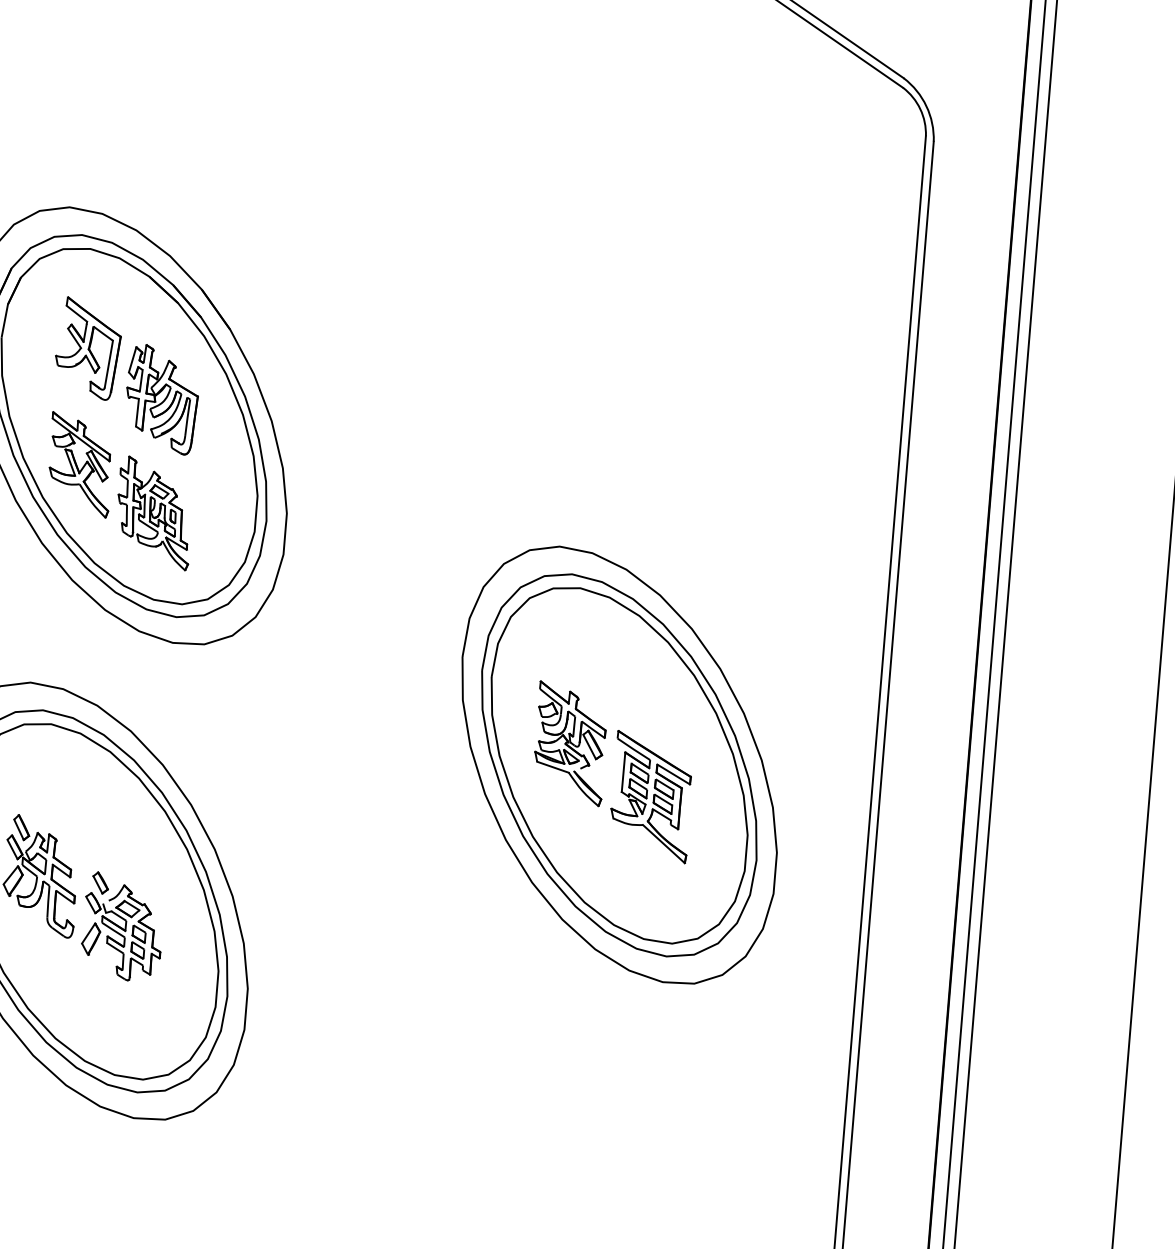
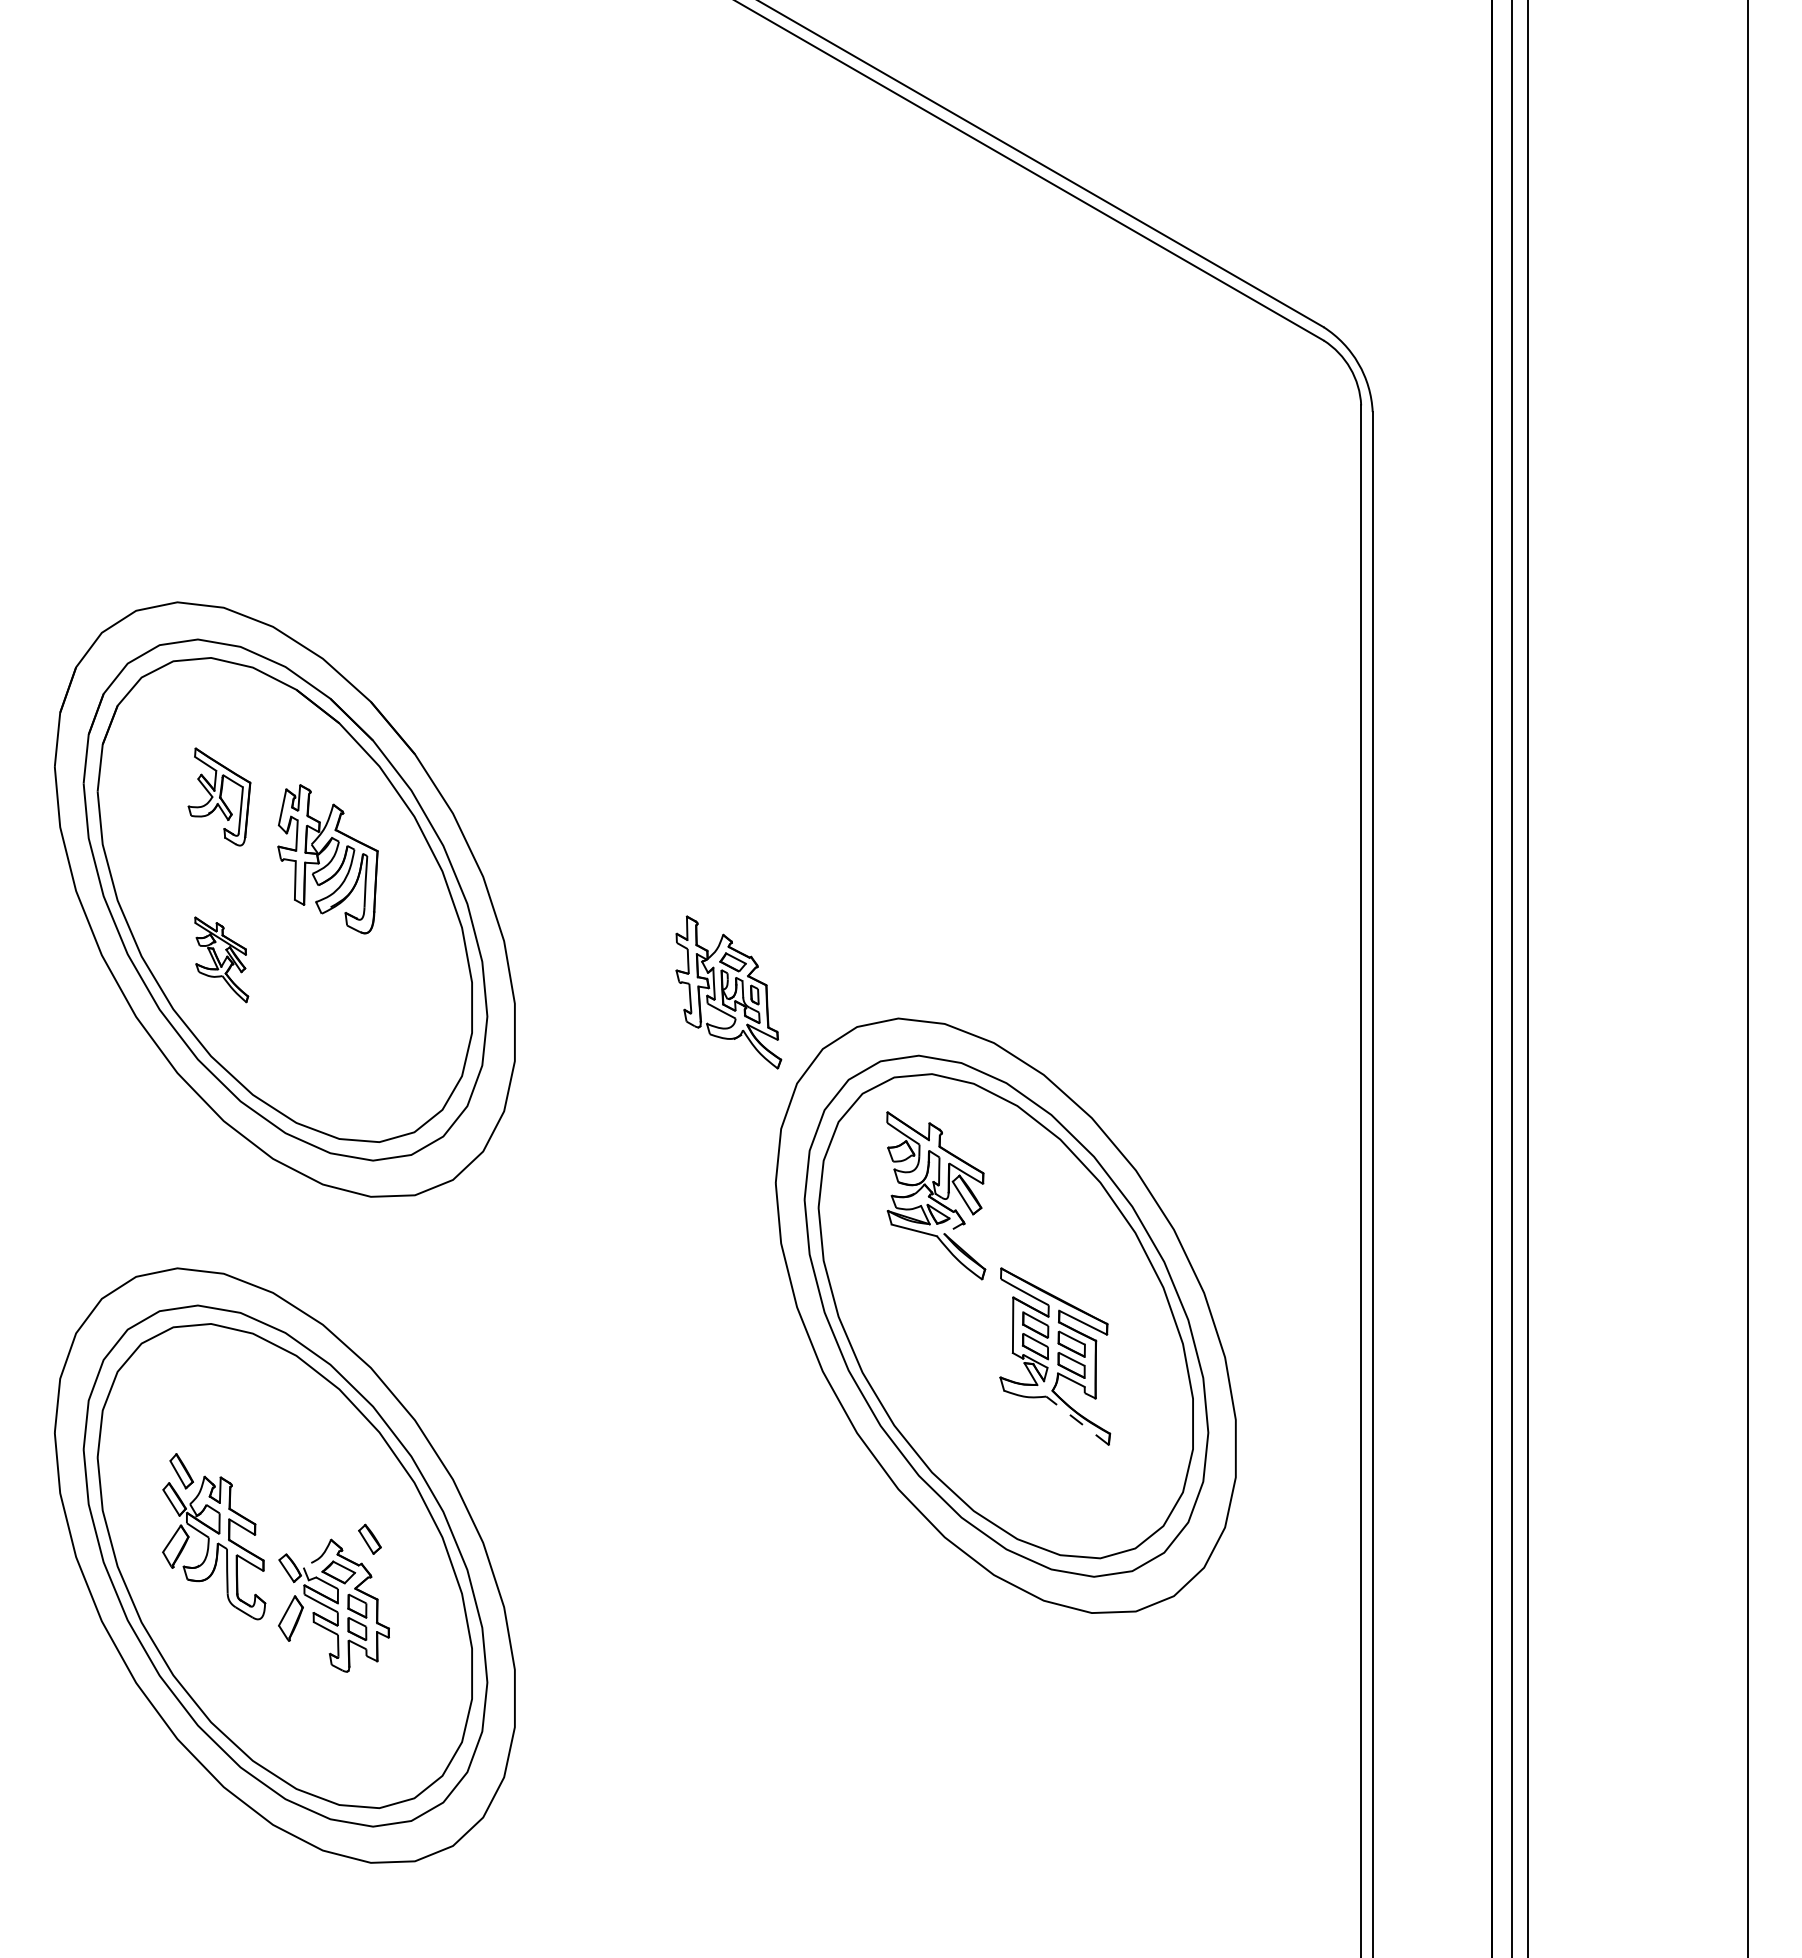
part: (88, 348) -> (219, 796), size x0.7
part: (80, 464) -> (221, 959), size x0.6
part: (154, 513) -> (728, 992), moved
part: (570, 743) -> (936, 1195), moved
line: (663, 843) -> (1077, 1420), solid -> dashed
part: (100, 882) -> (369, 1538), moved

